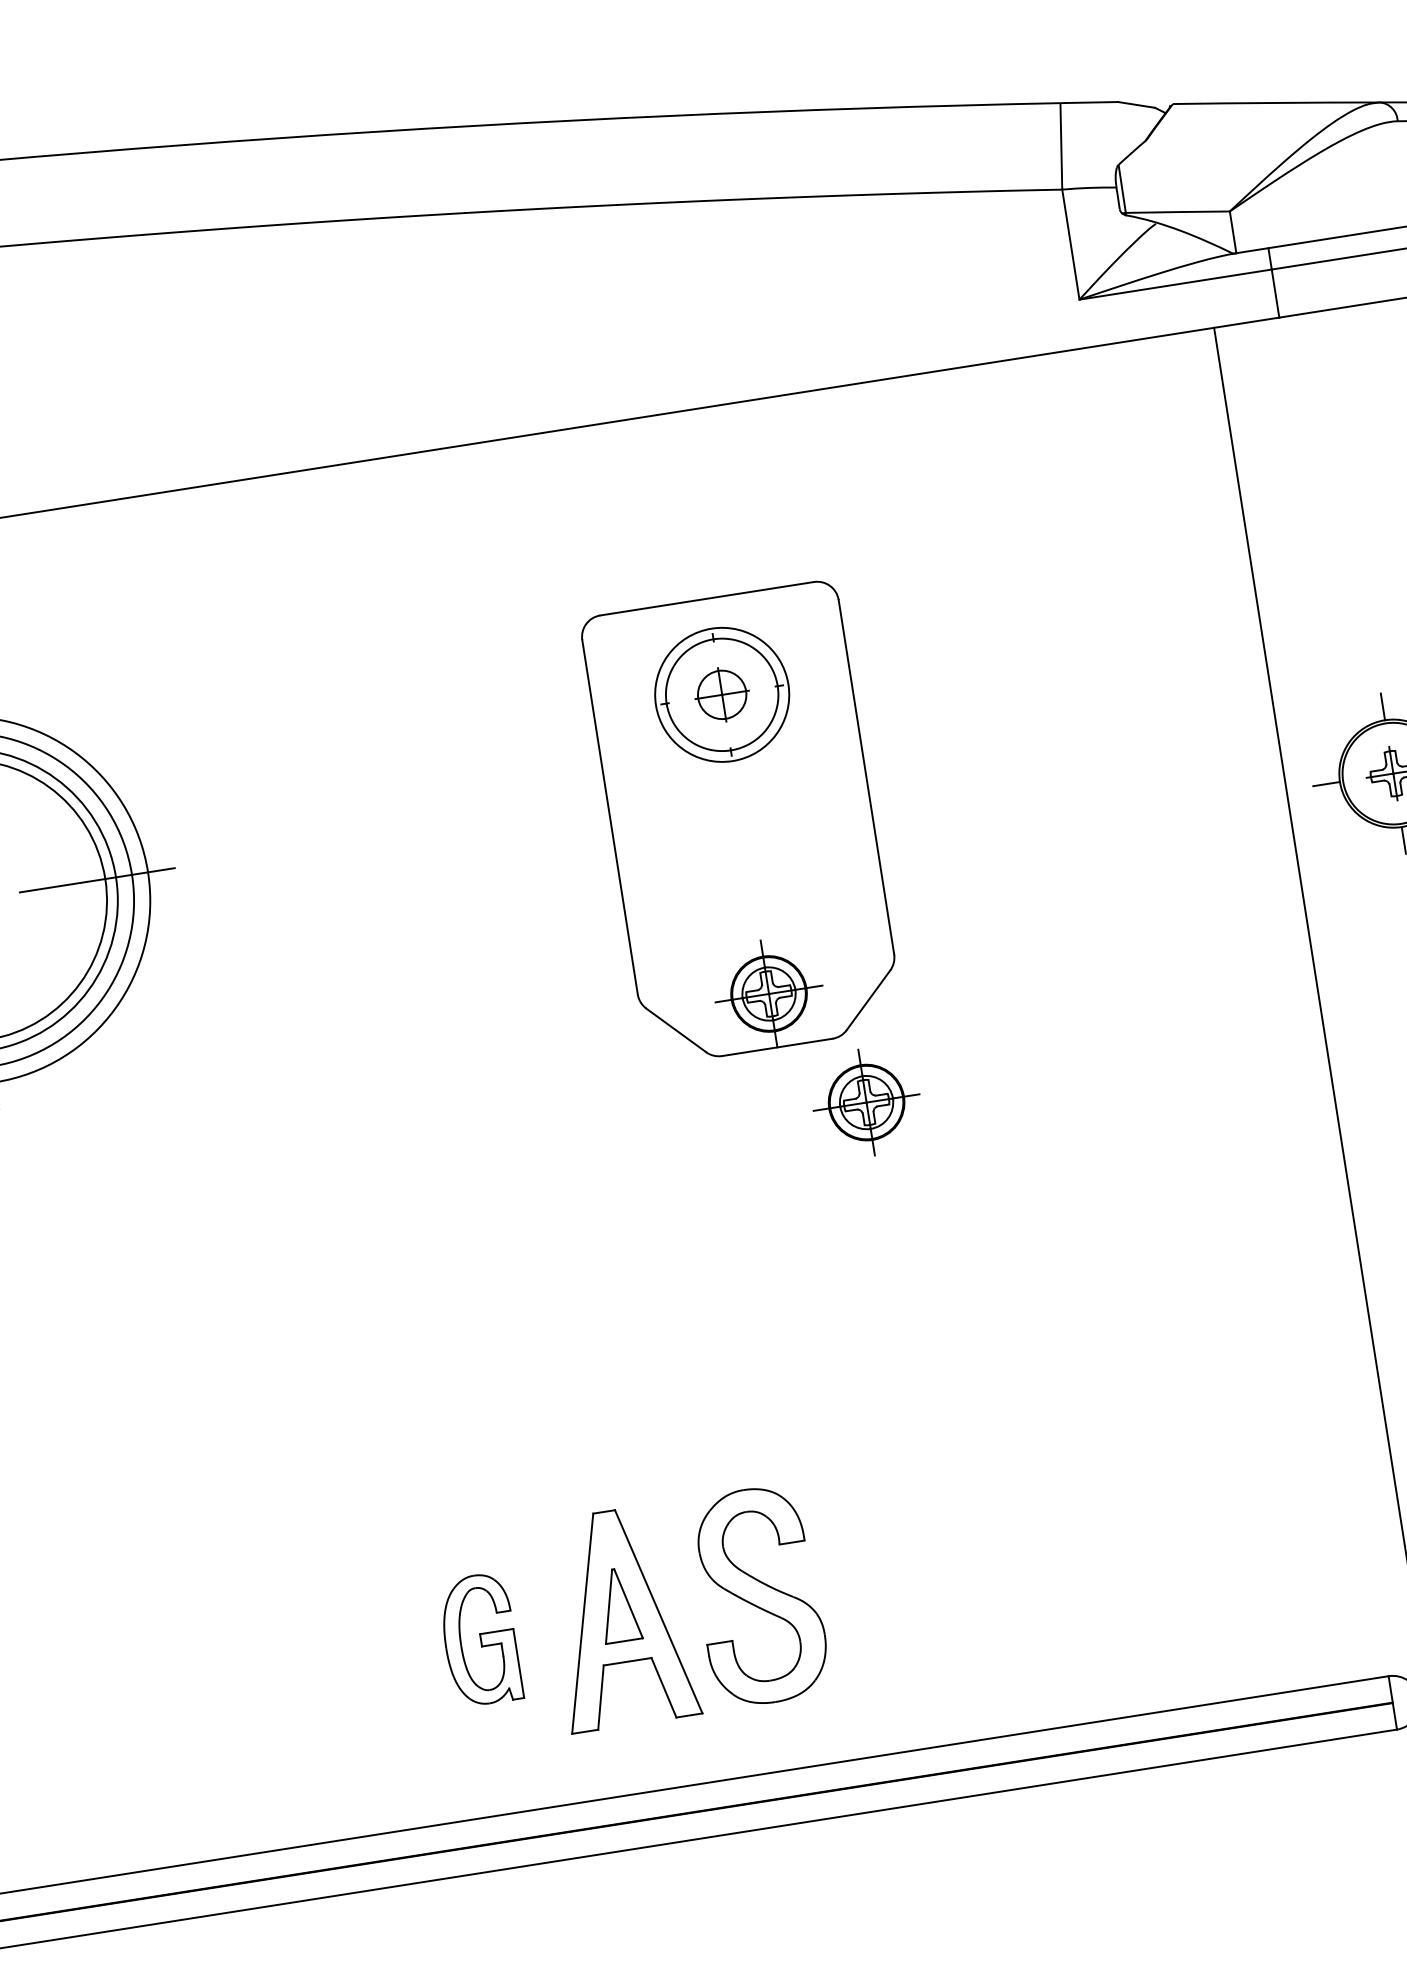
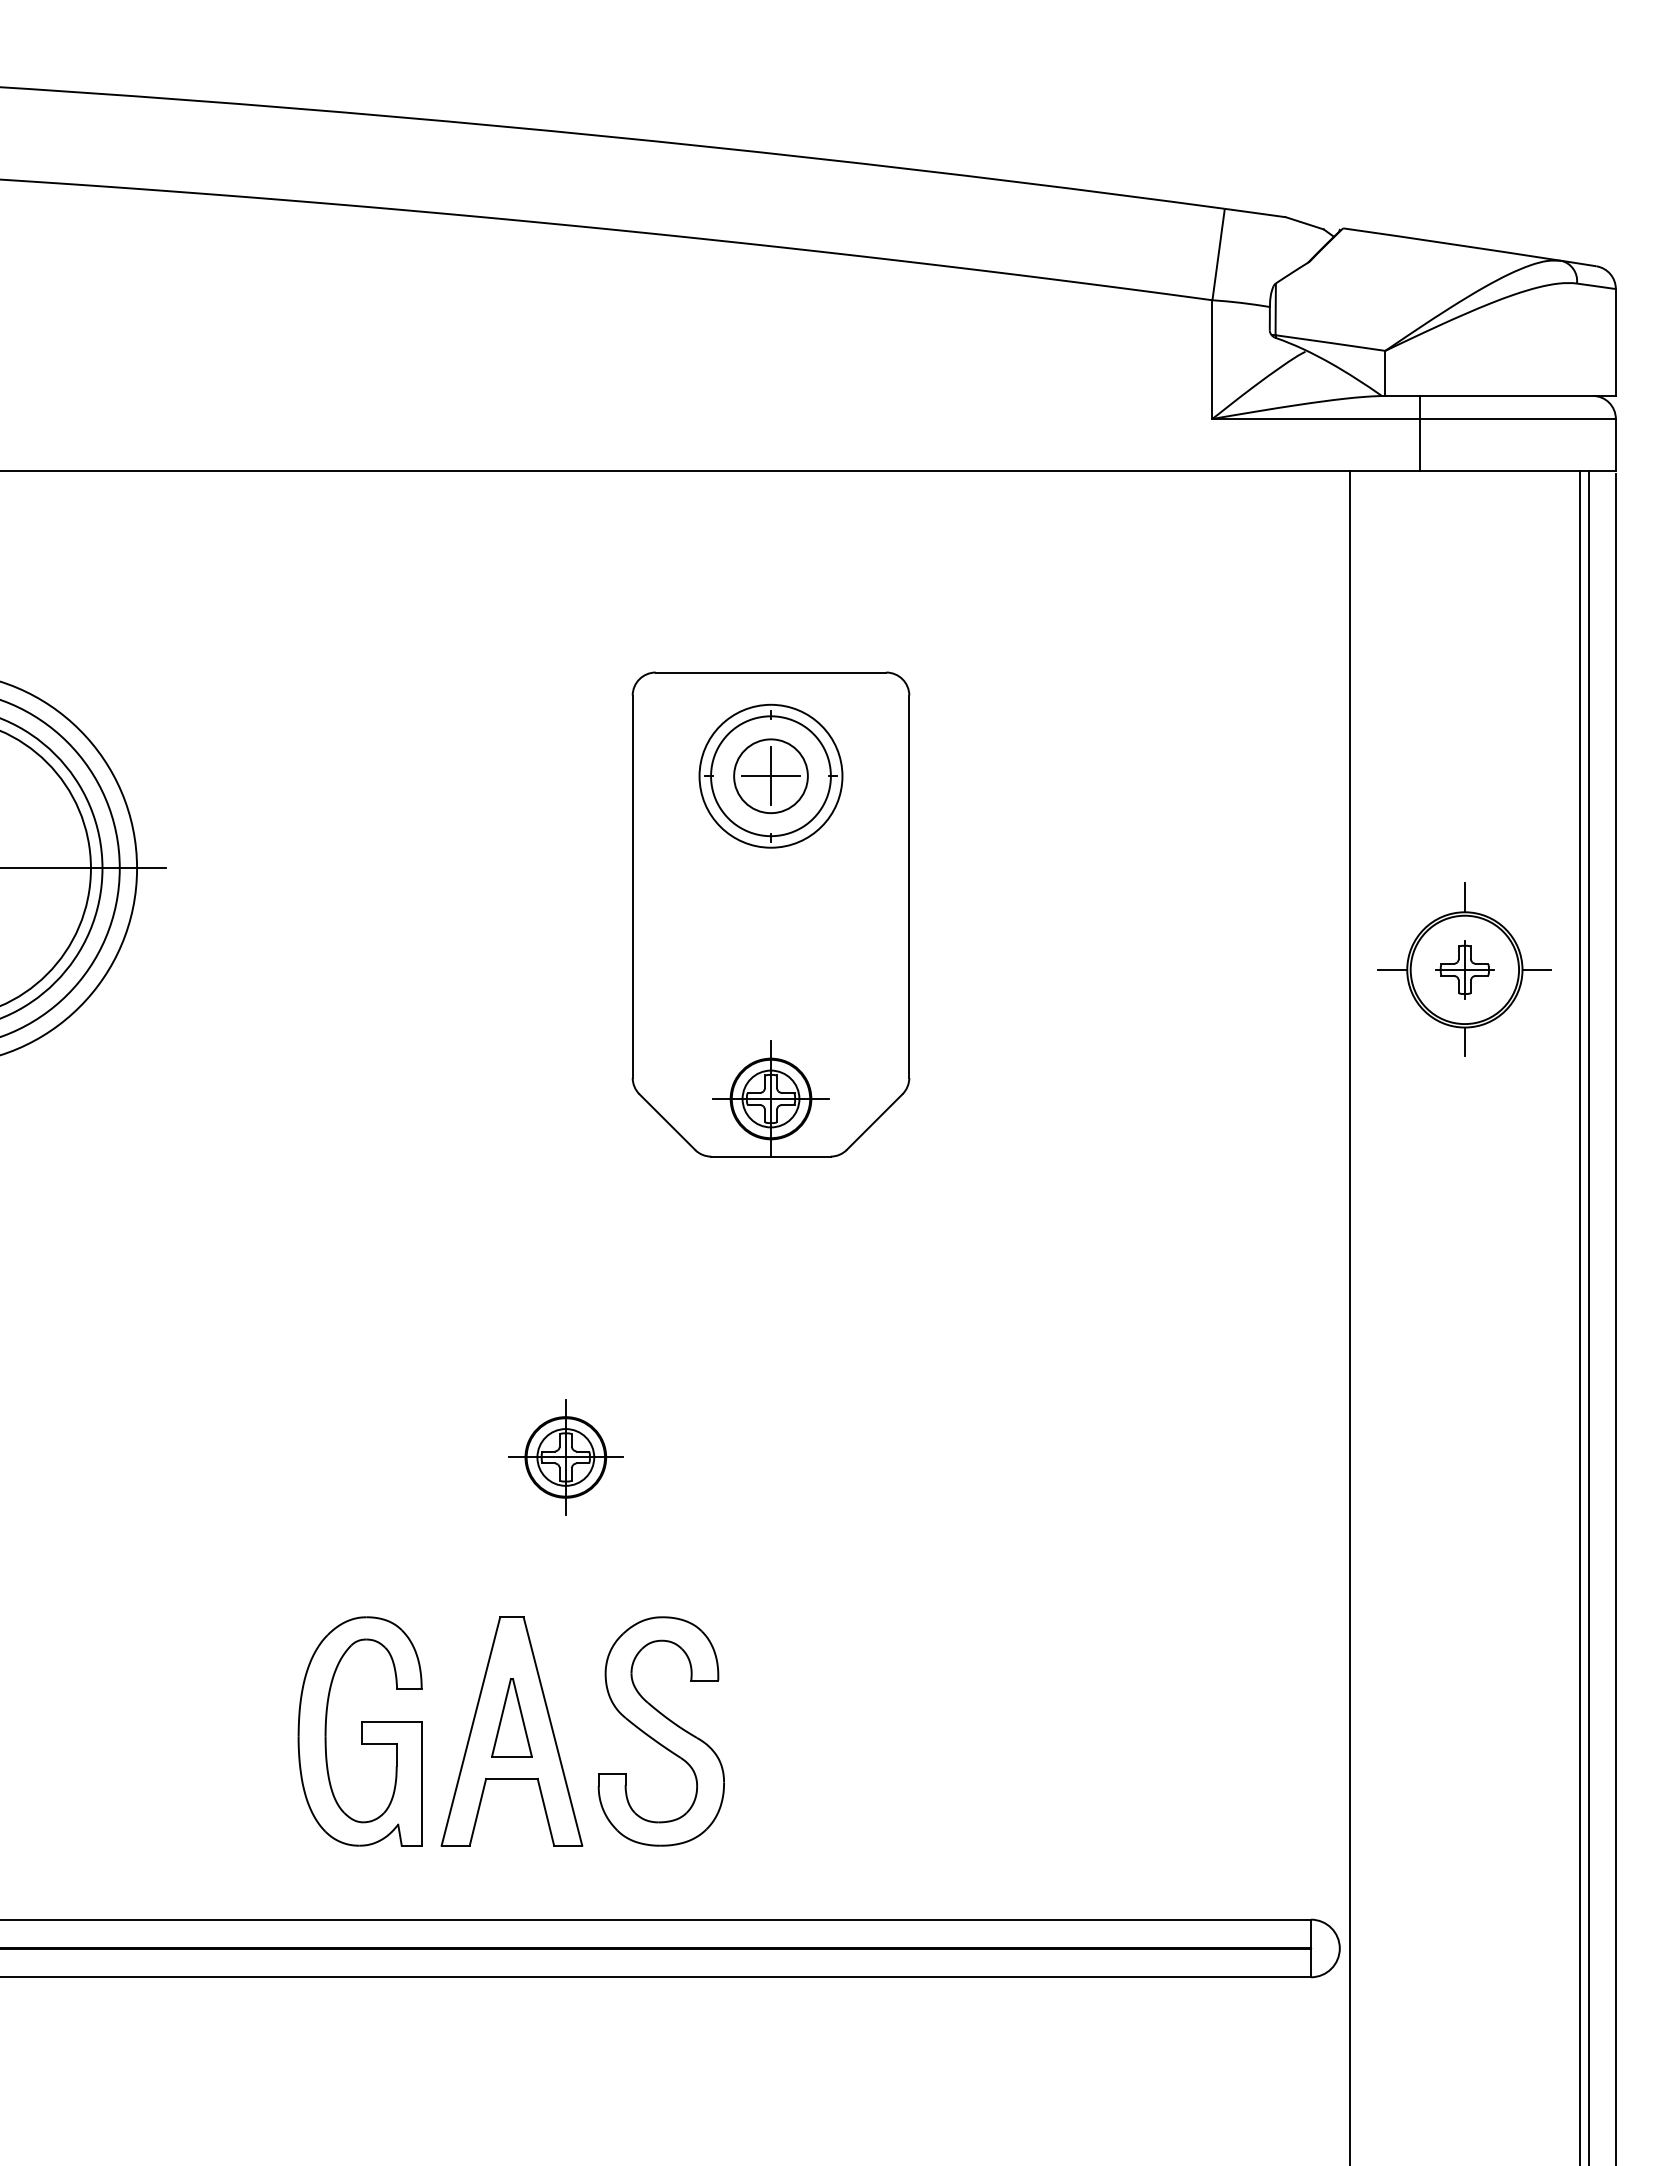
circle: (721, 695) -> (770, 776), size x1.43
part: (866, 1102) -> (565, 1457), moved
part: (479, 1639) -> (359, 1731), size x1.67

